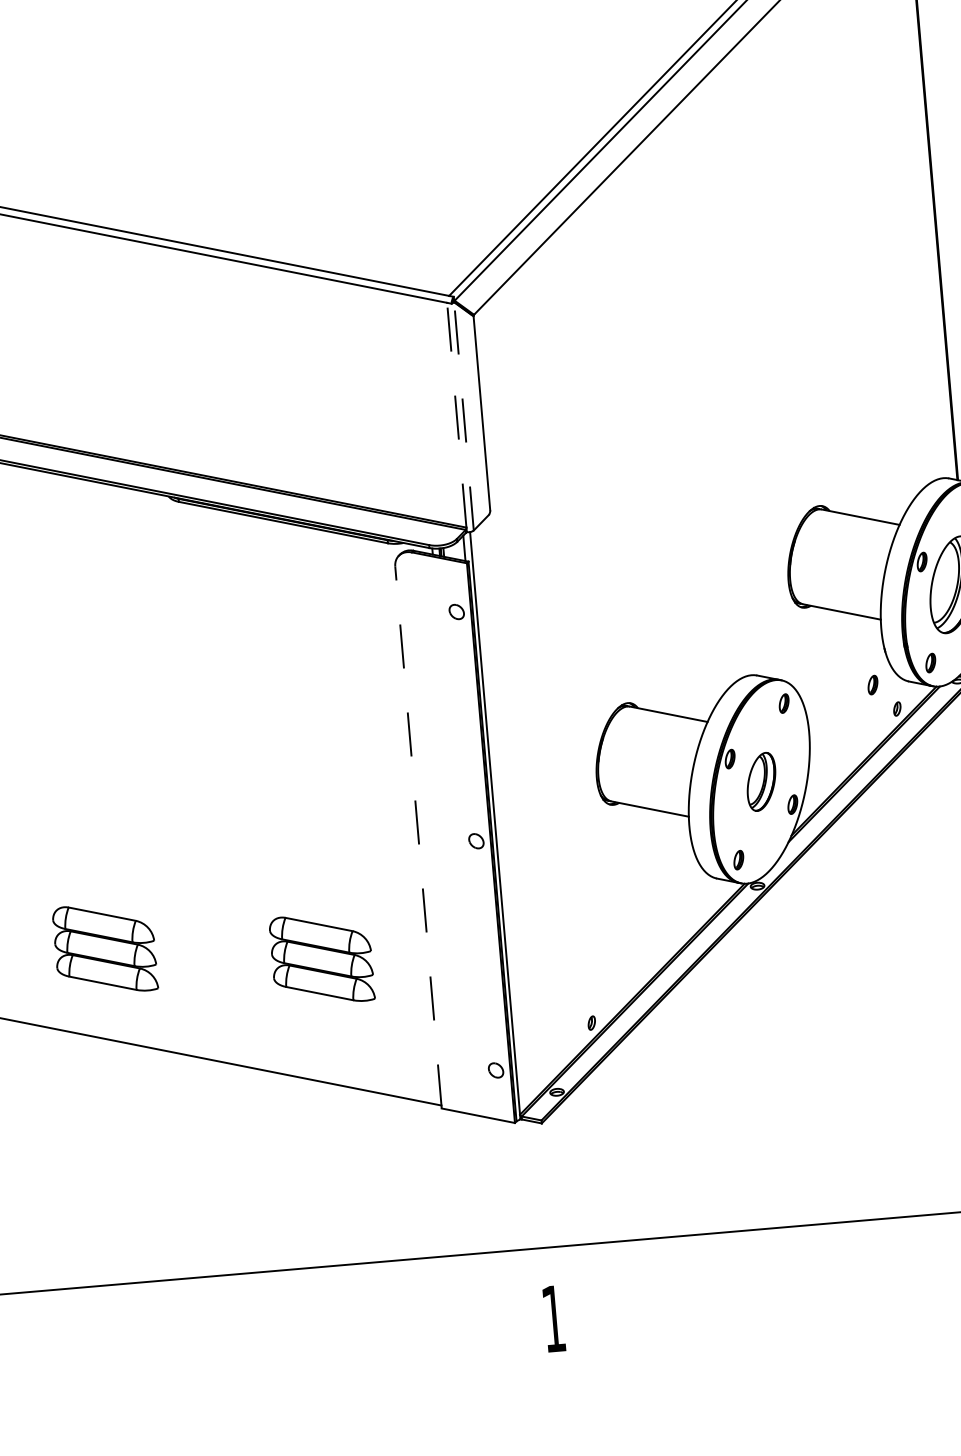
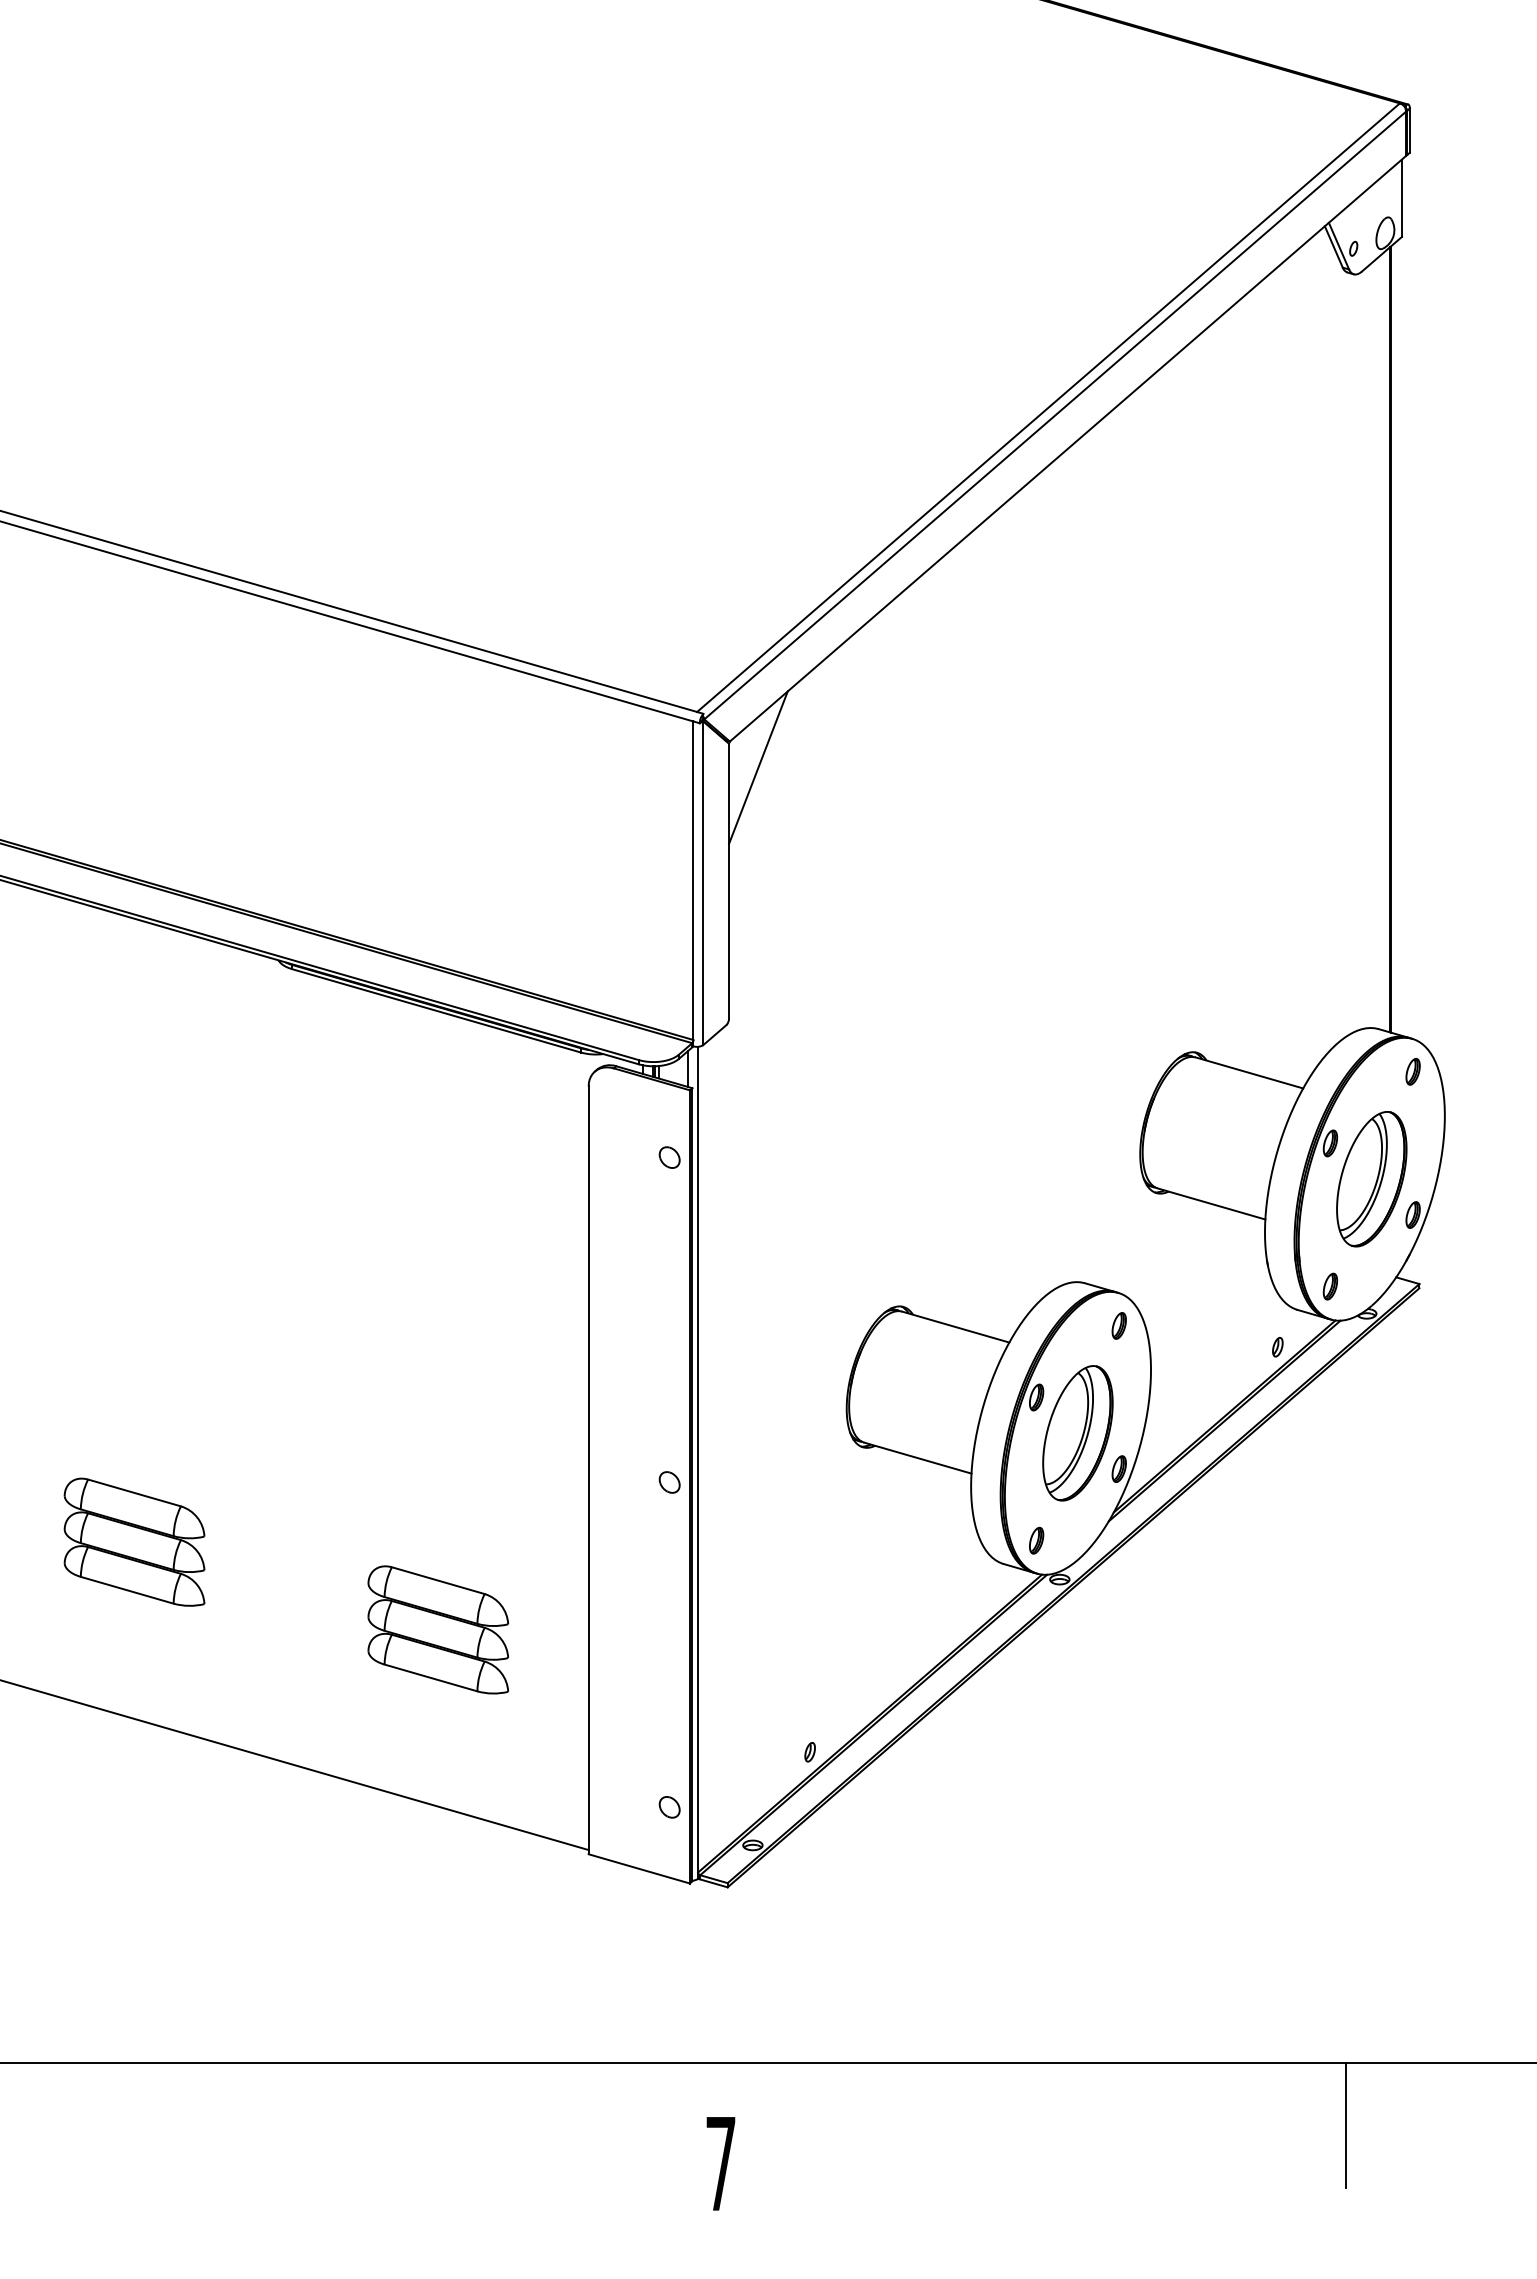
line: (495, 331) -> (758, 767), added
line: (456, 415) -> (693, 880), dashed -> solid
line: (464, 416) -> (703, 883), dashed -> solid
part: (873, 685) -> (1246, 1310), removed
part: (761, 782) -> (1077, 1433), size x1.67
line: (418, 837) -> (588, 1470), dashed -> solid
part: (105, 948) -> (134, 1541), moved
text: (553, 1318) -> (720, 2163), 1 -> 7

